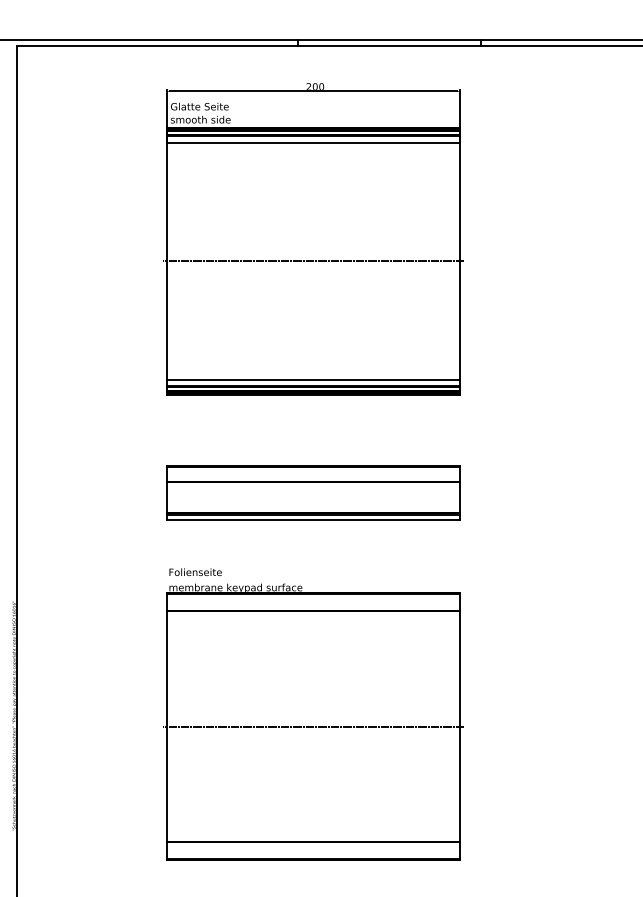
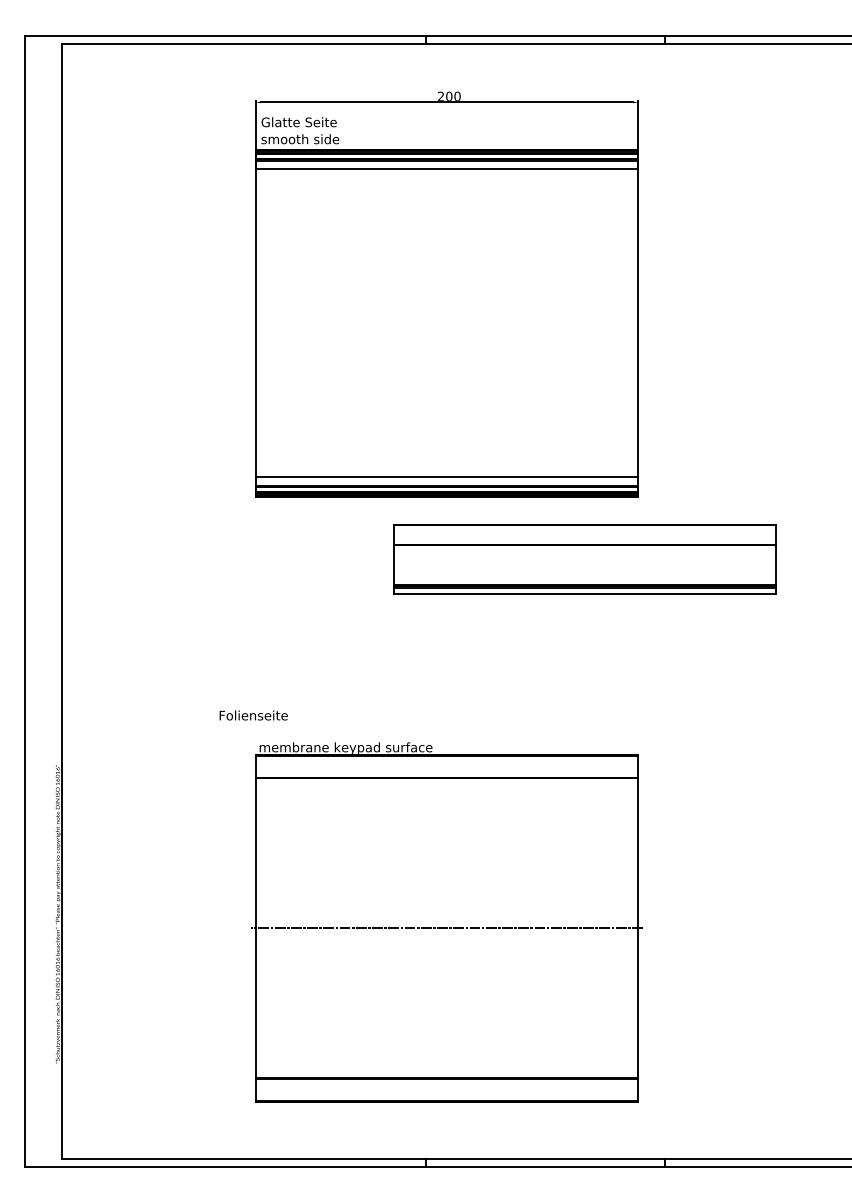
line: (313, 261) -> (446, 323), removed
part: (313, 493) -> (584, 559), moved
text: (195, 572) -> (253, 715), moved

